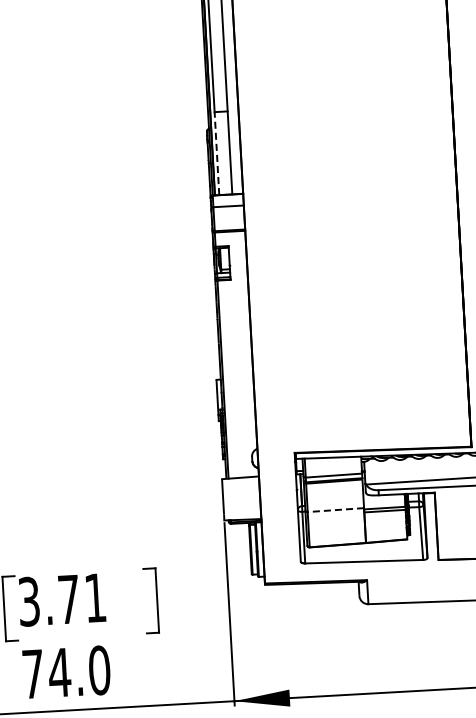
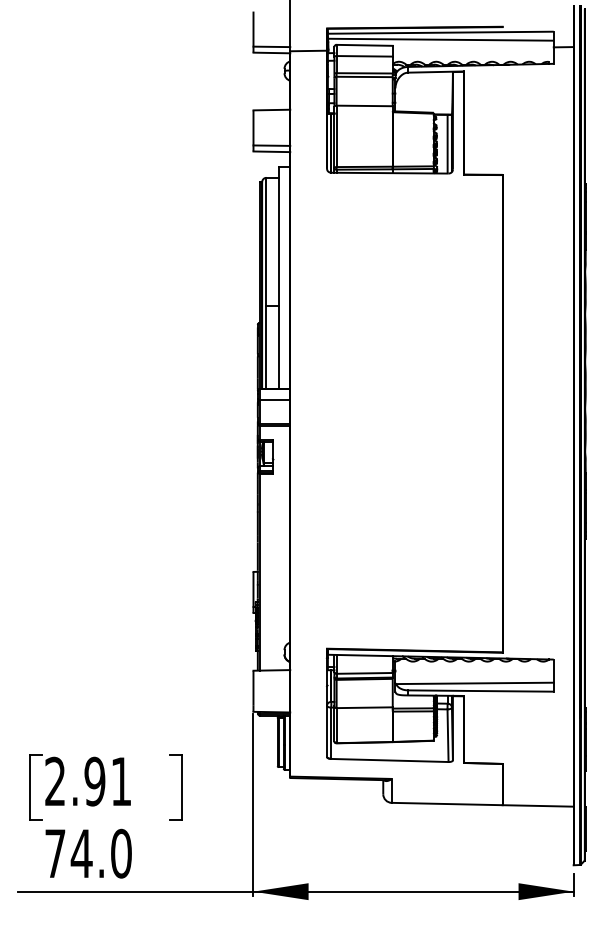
line: (216, 153) -> (266, 347), dashed -> solid
line: (335, 509) -> (364, 707), dashed -> solid
text: (49, 600) -> (75, 781), 3.71 -> 2.91

